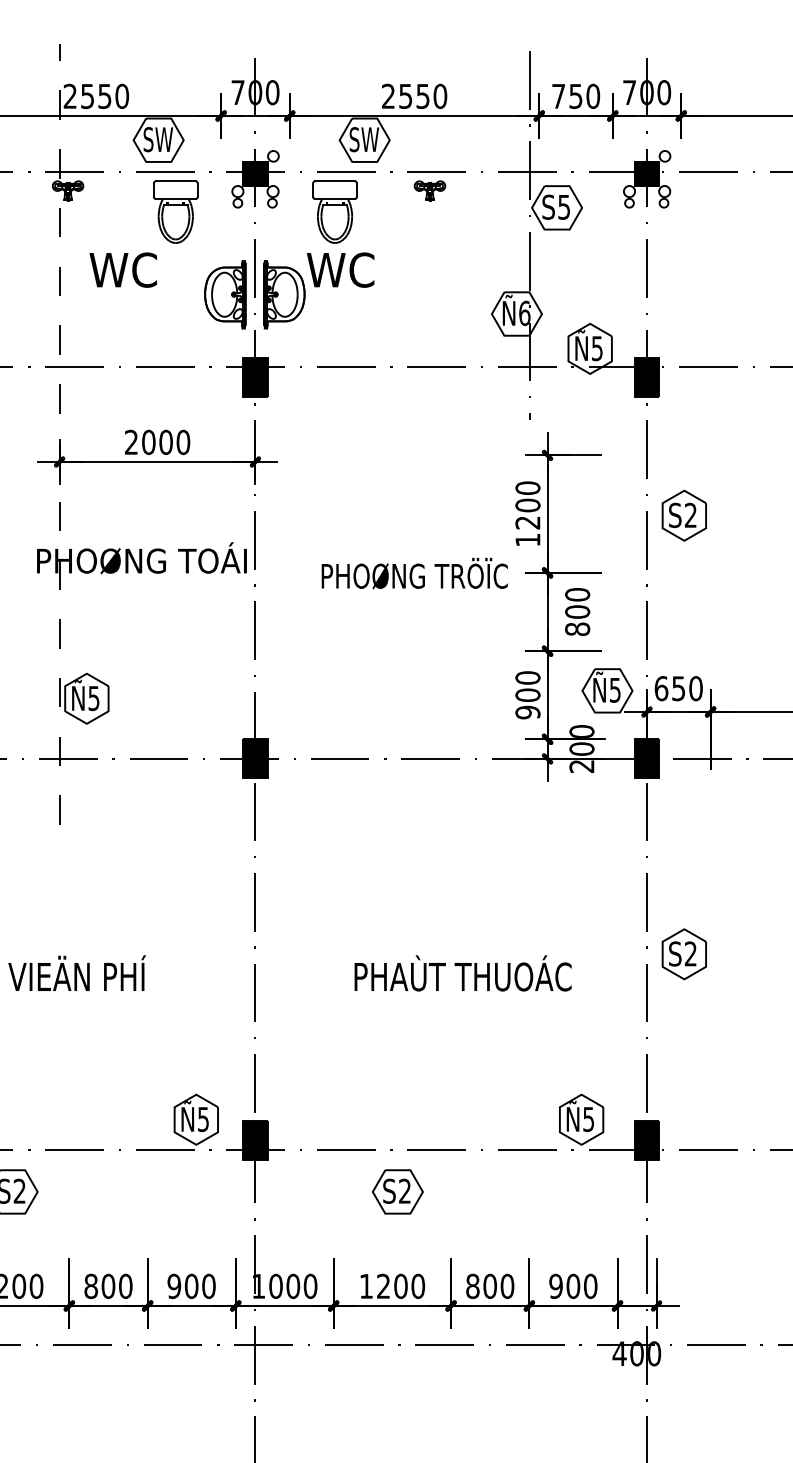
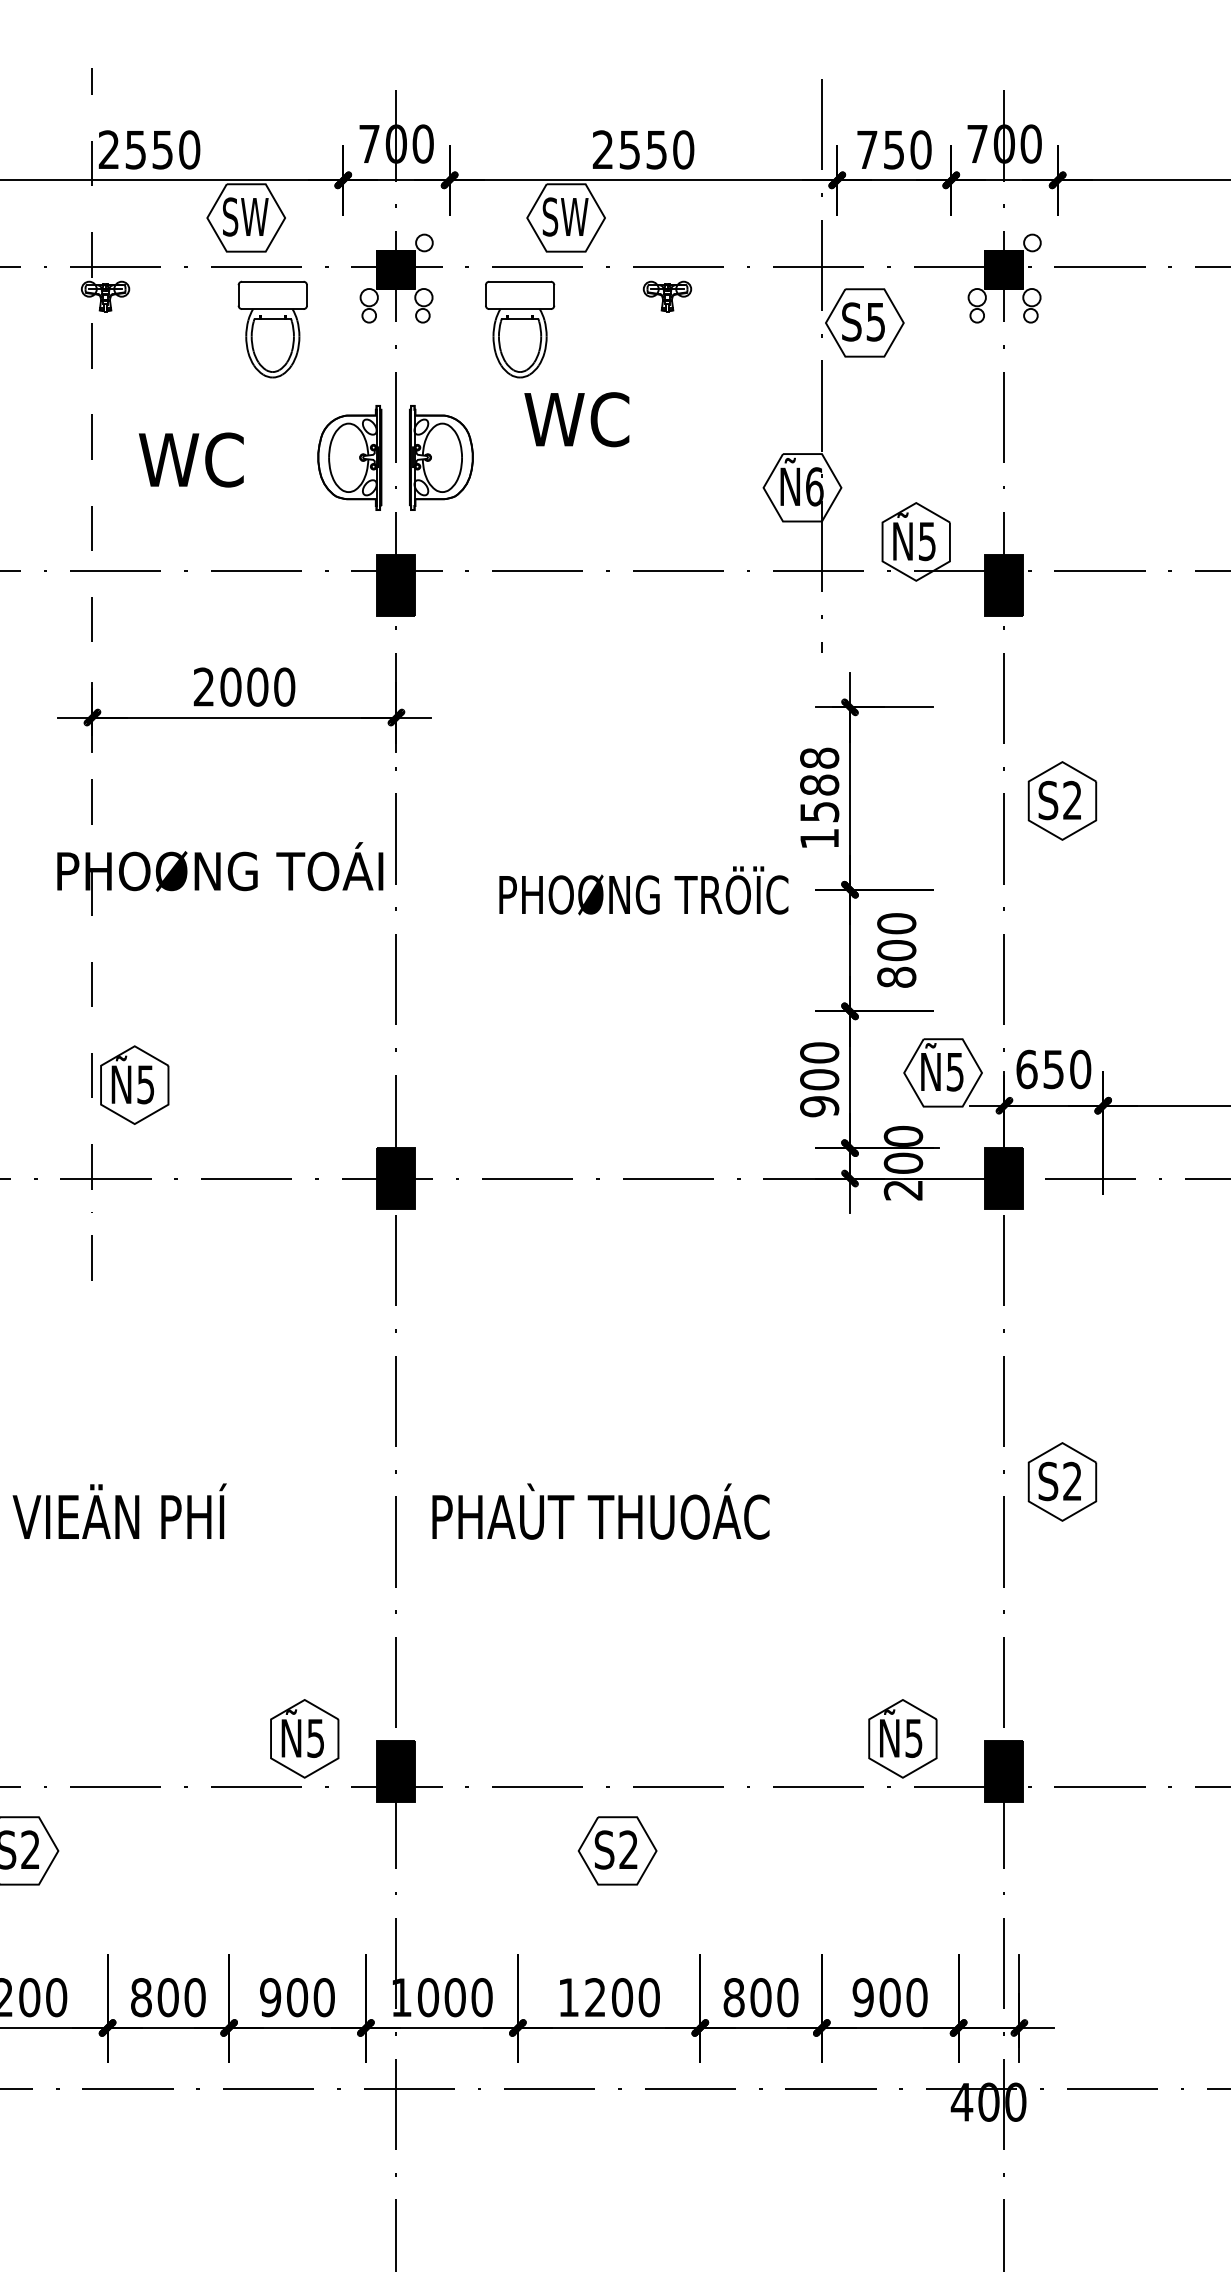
text: (122, 269) -> (190, 459), moved
text: (340, 269) -> (576, 418), moved
text: (527, 505) -> (818, 785), 1200 -> 1588
text: (462, 973) -> (599, 1511), moved

